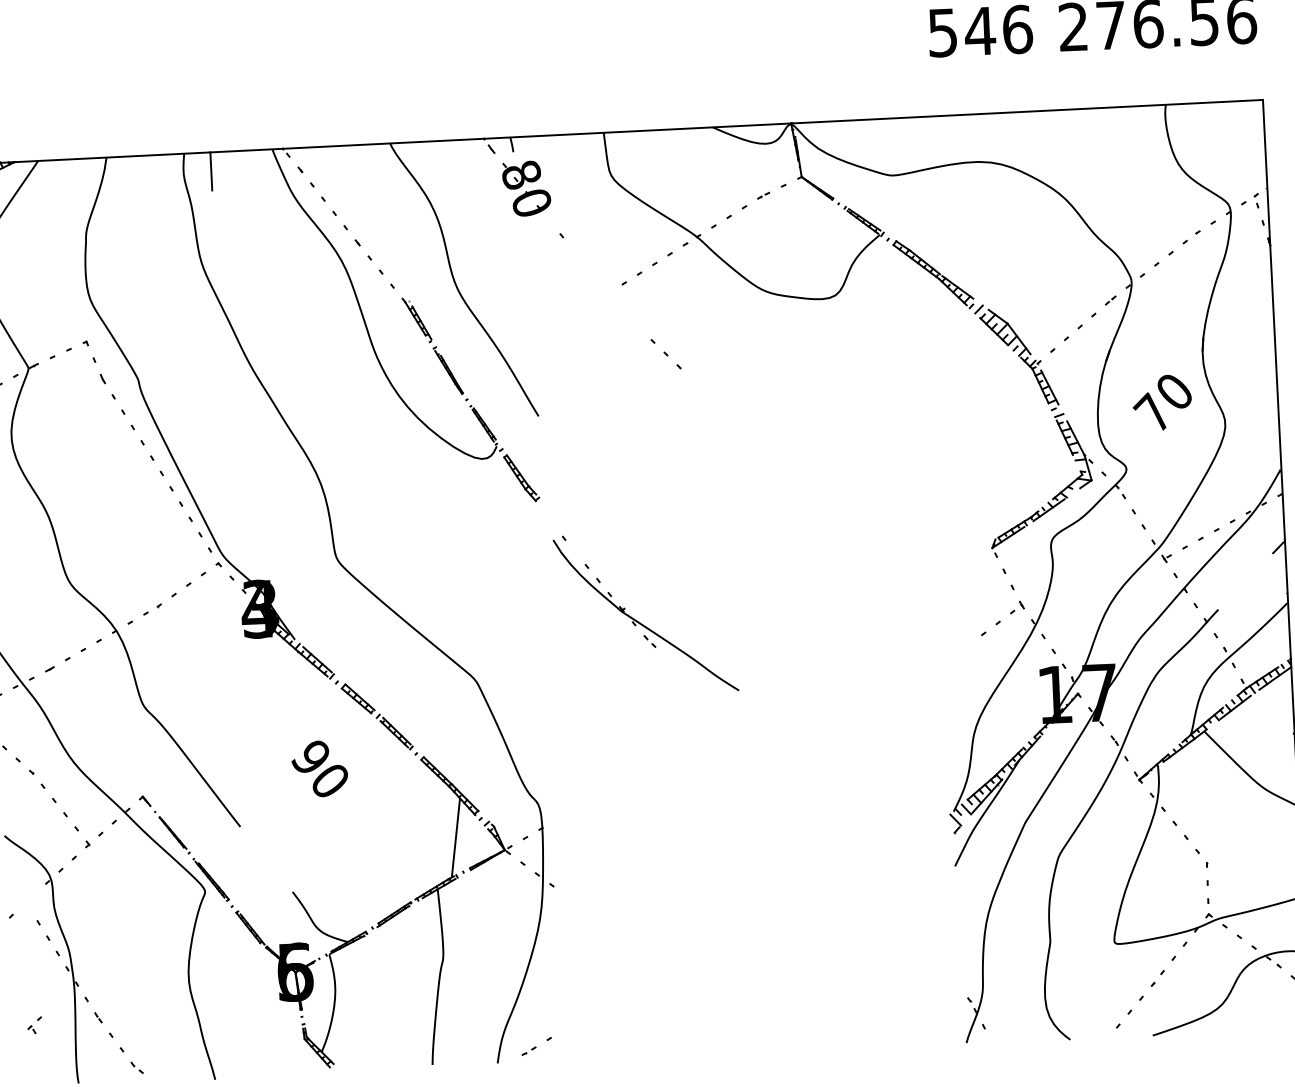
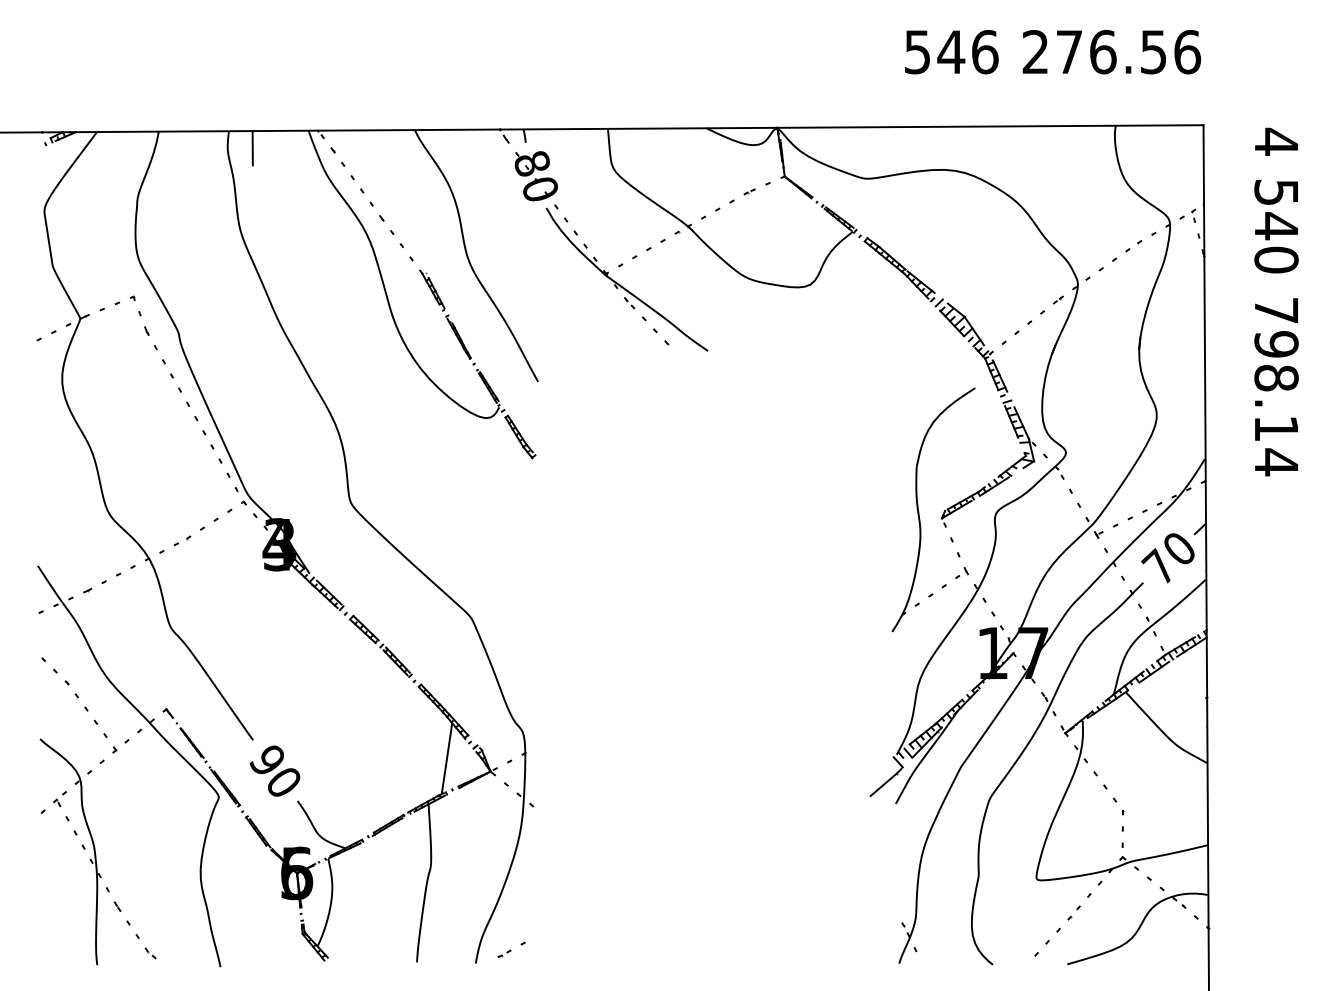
text: (1161, 403) -> (1167, 558), moved
part: (967, 541) -> (919, 511), added
part: (638, 621) -> (620, 284), moved
text: (319, 768) -> (274, 770), moved
line: (940, 845) -> (883, 784), added
part: (34, 1024) -> (59, 798), moved

